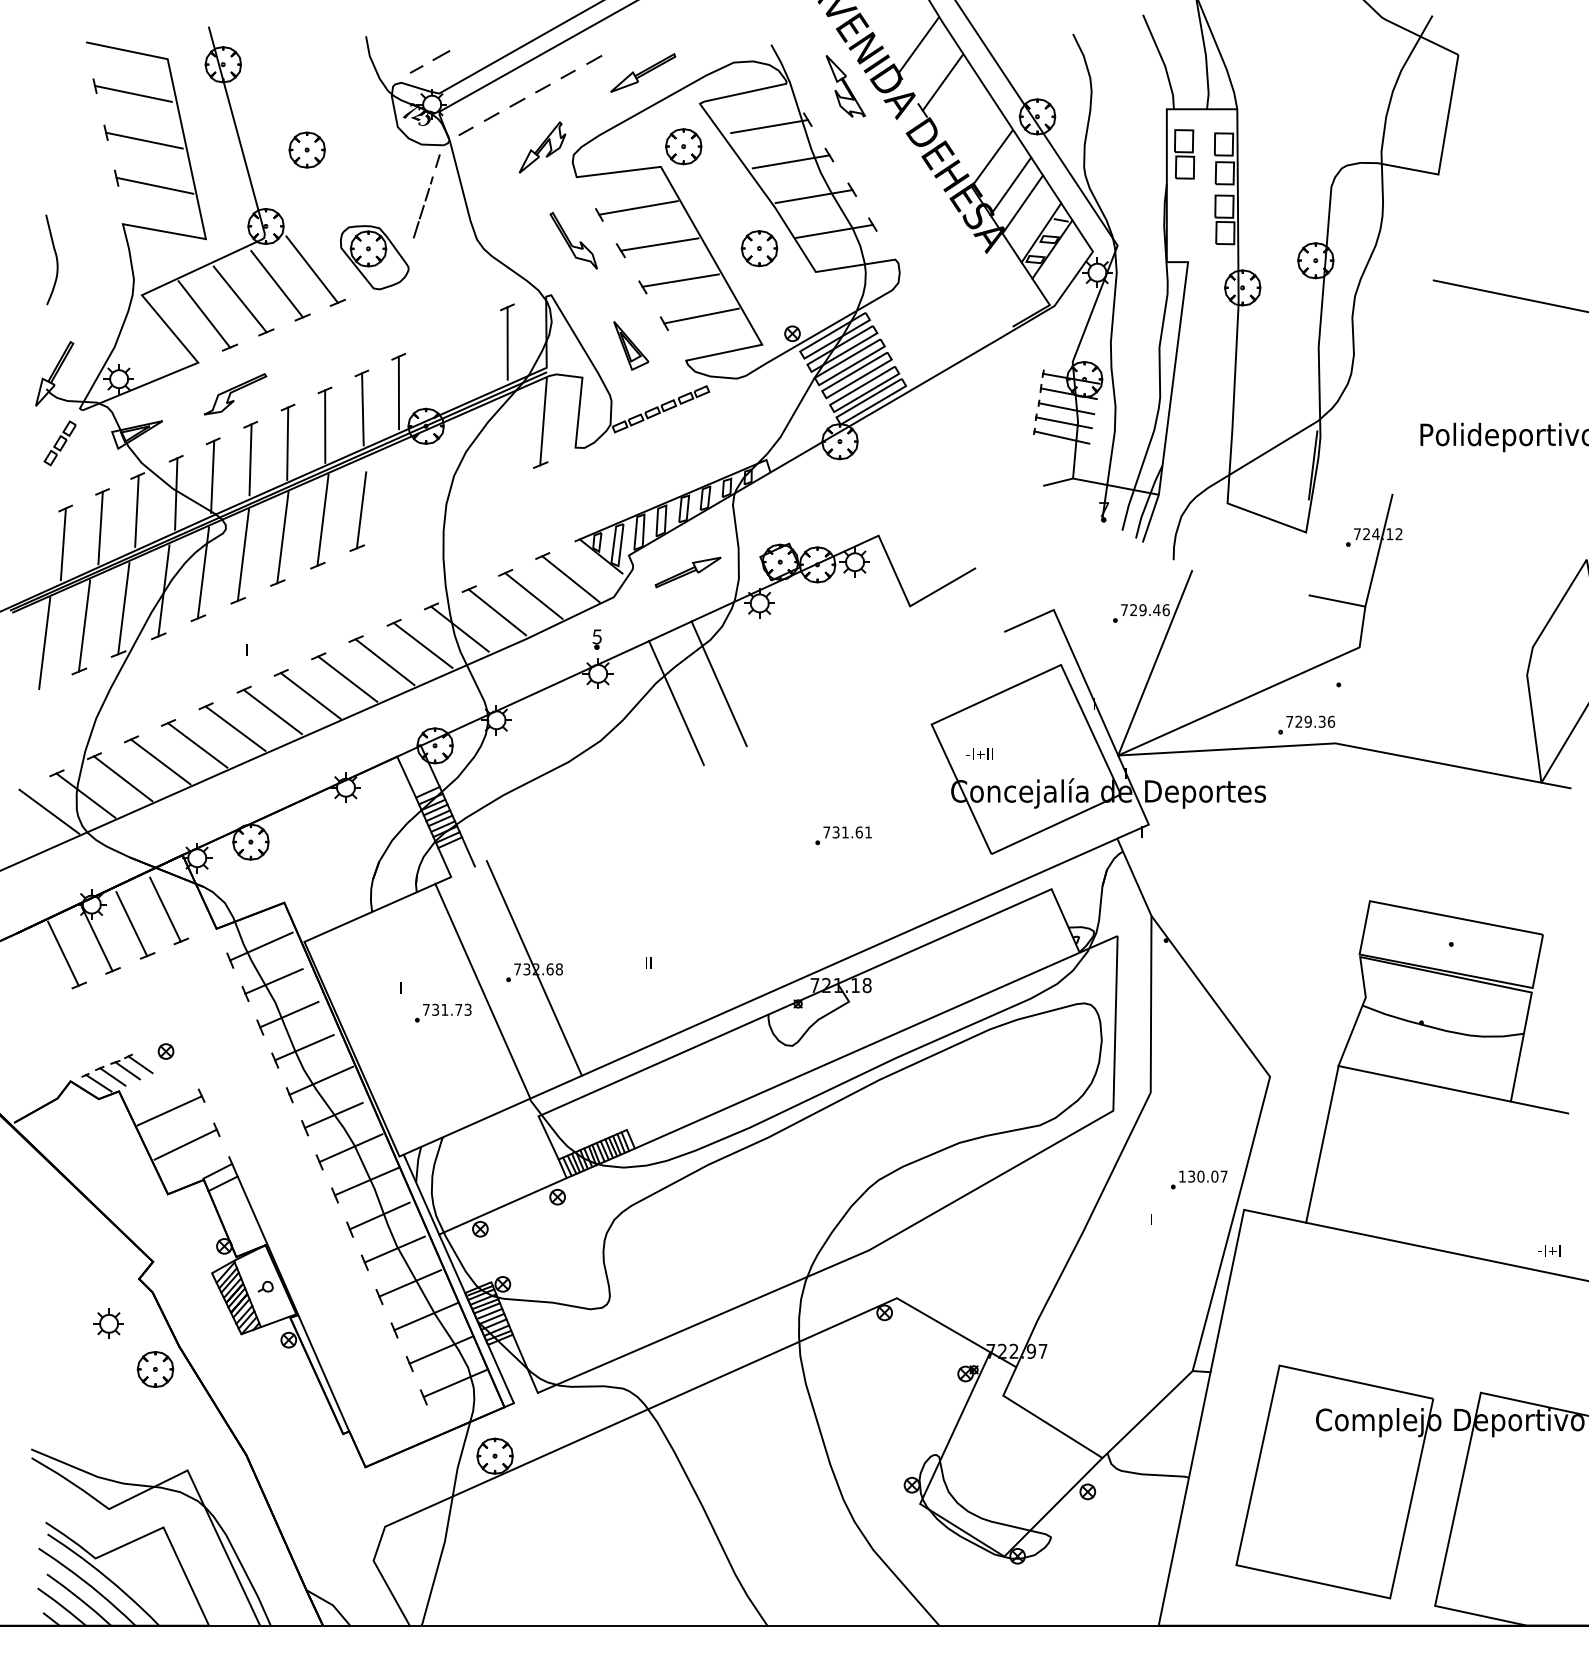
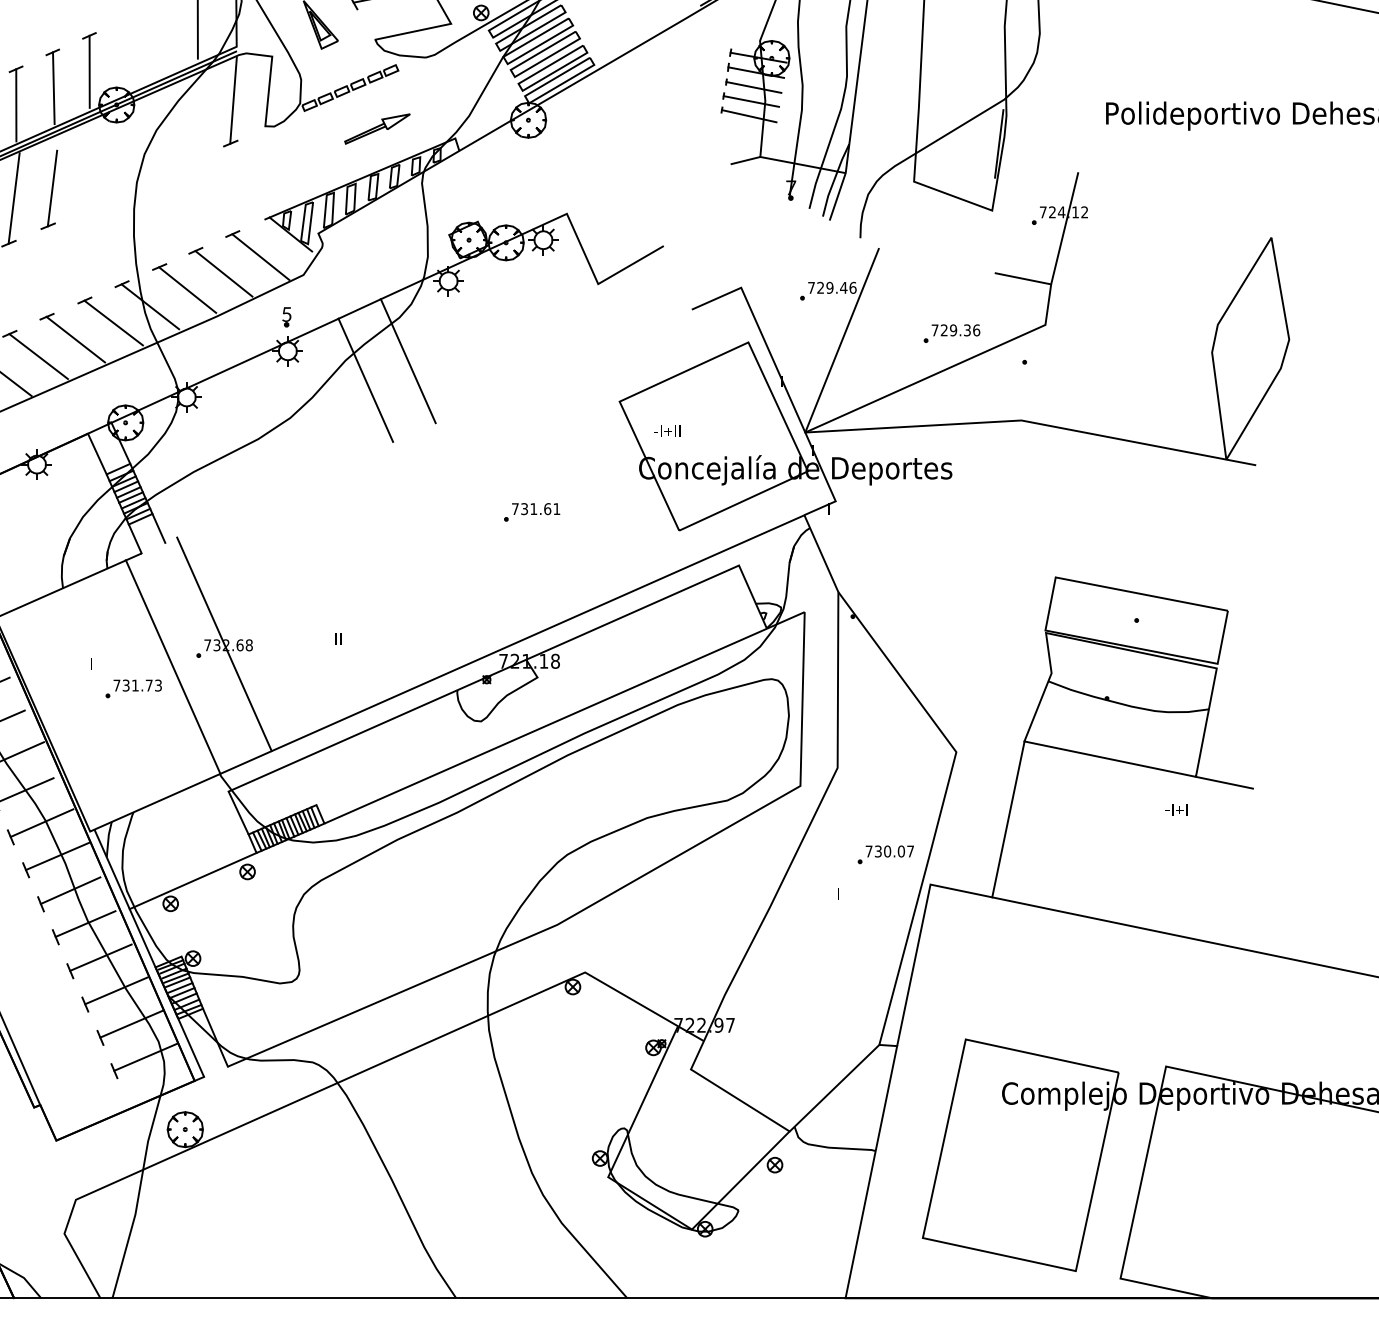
part: (687, 572) -> (376, 129), moved
part: (1306, 724) -> (951, 333), moved
text: (1182, 1176) -> (869, 851), 130.07 -> 730.07
text: (1549, 1250) -> (1176, 809), moved

